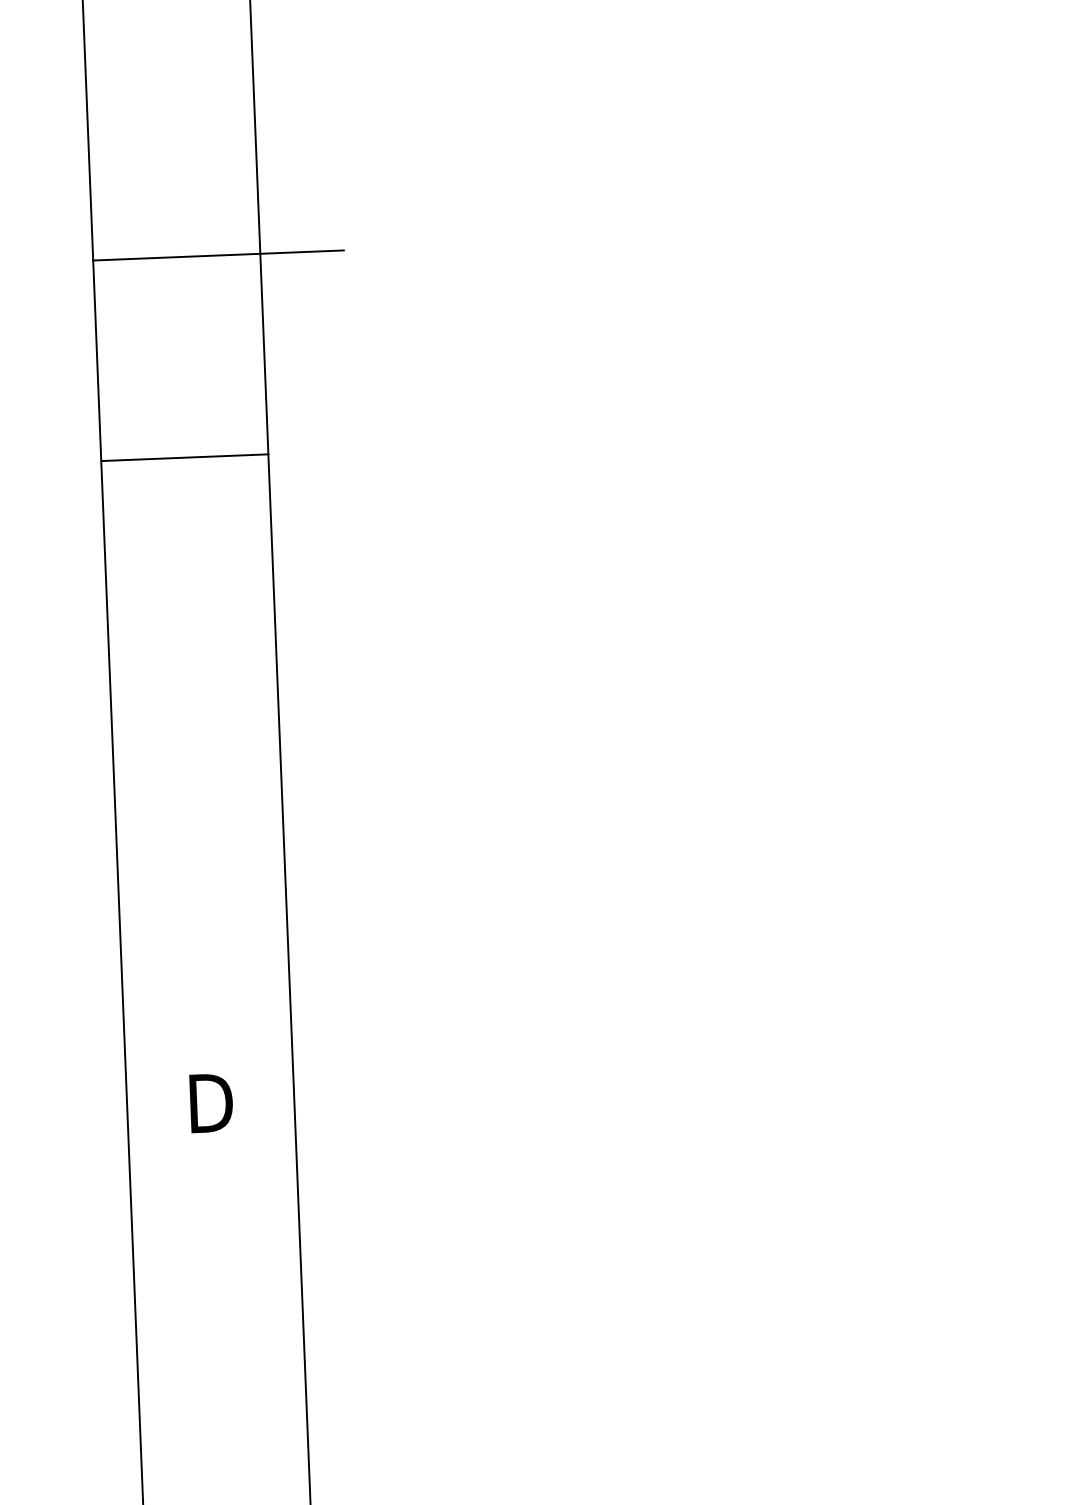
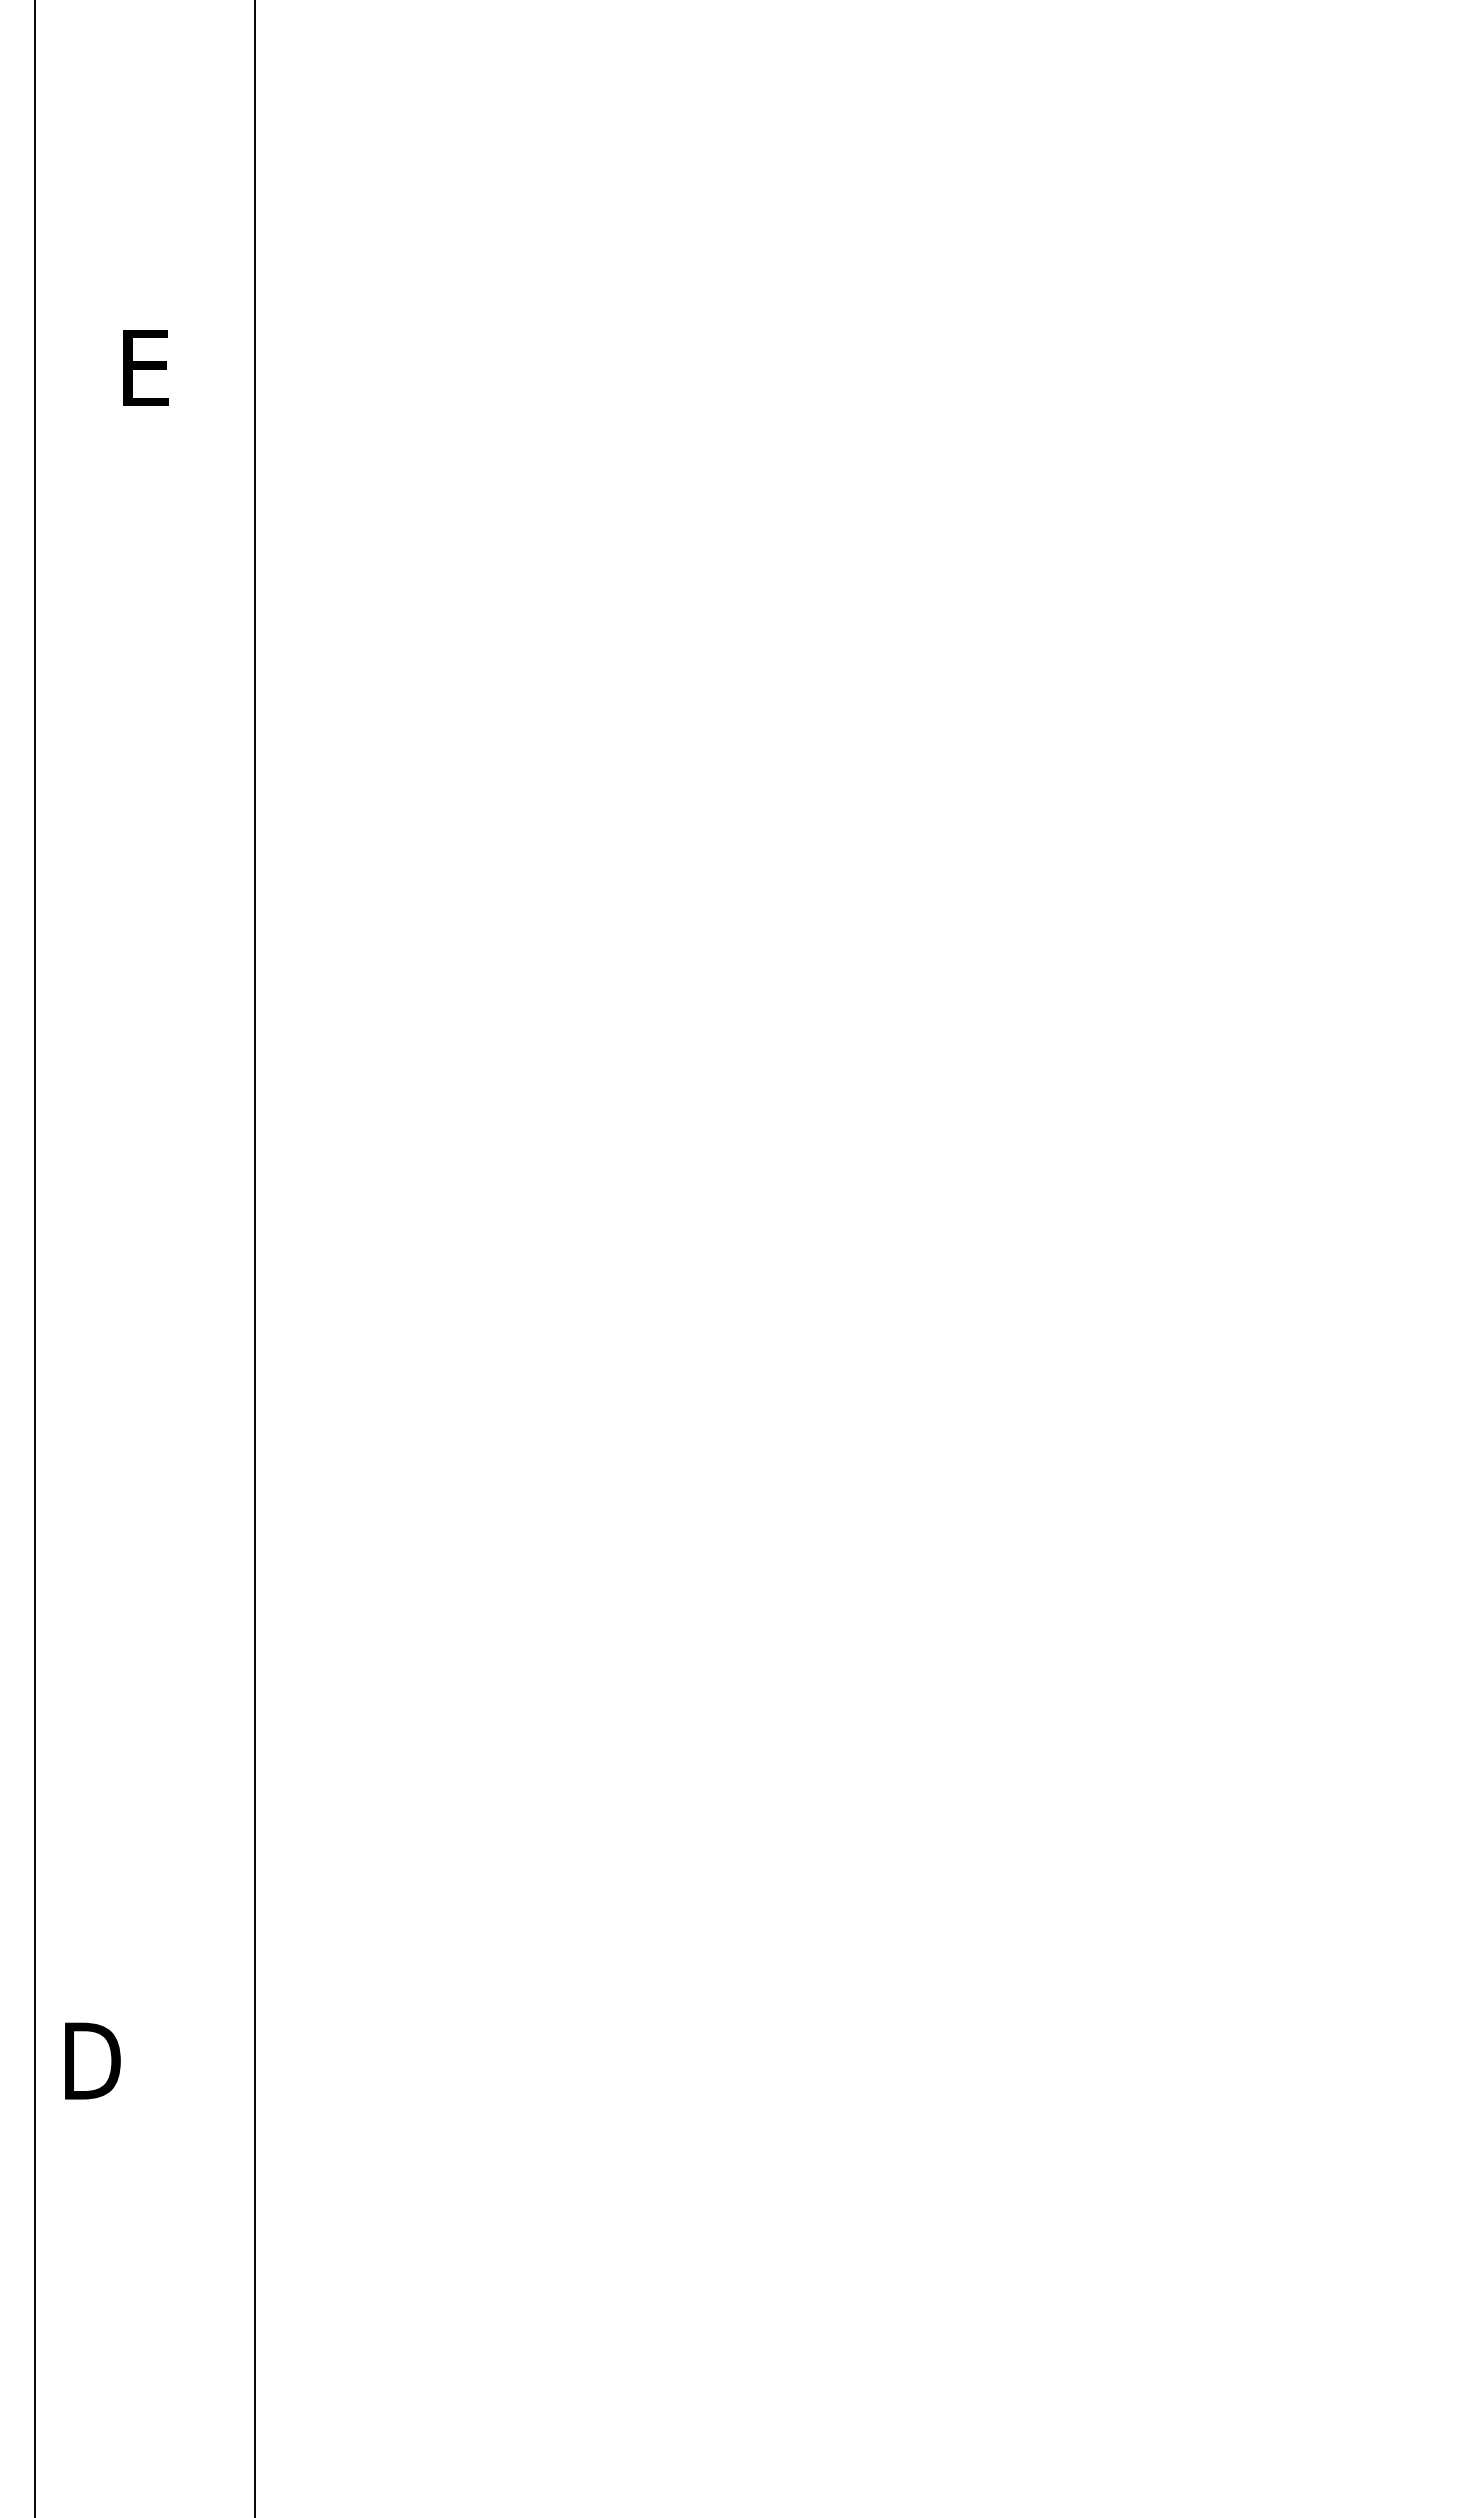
line: (218, 255) -> (199, 902), removed
line: (184, 457) -> (144, 1166), removed
text: (211, 1102) -> (92, 2060), moved

